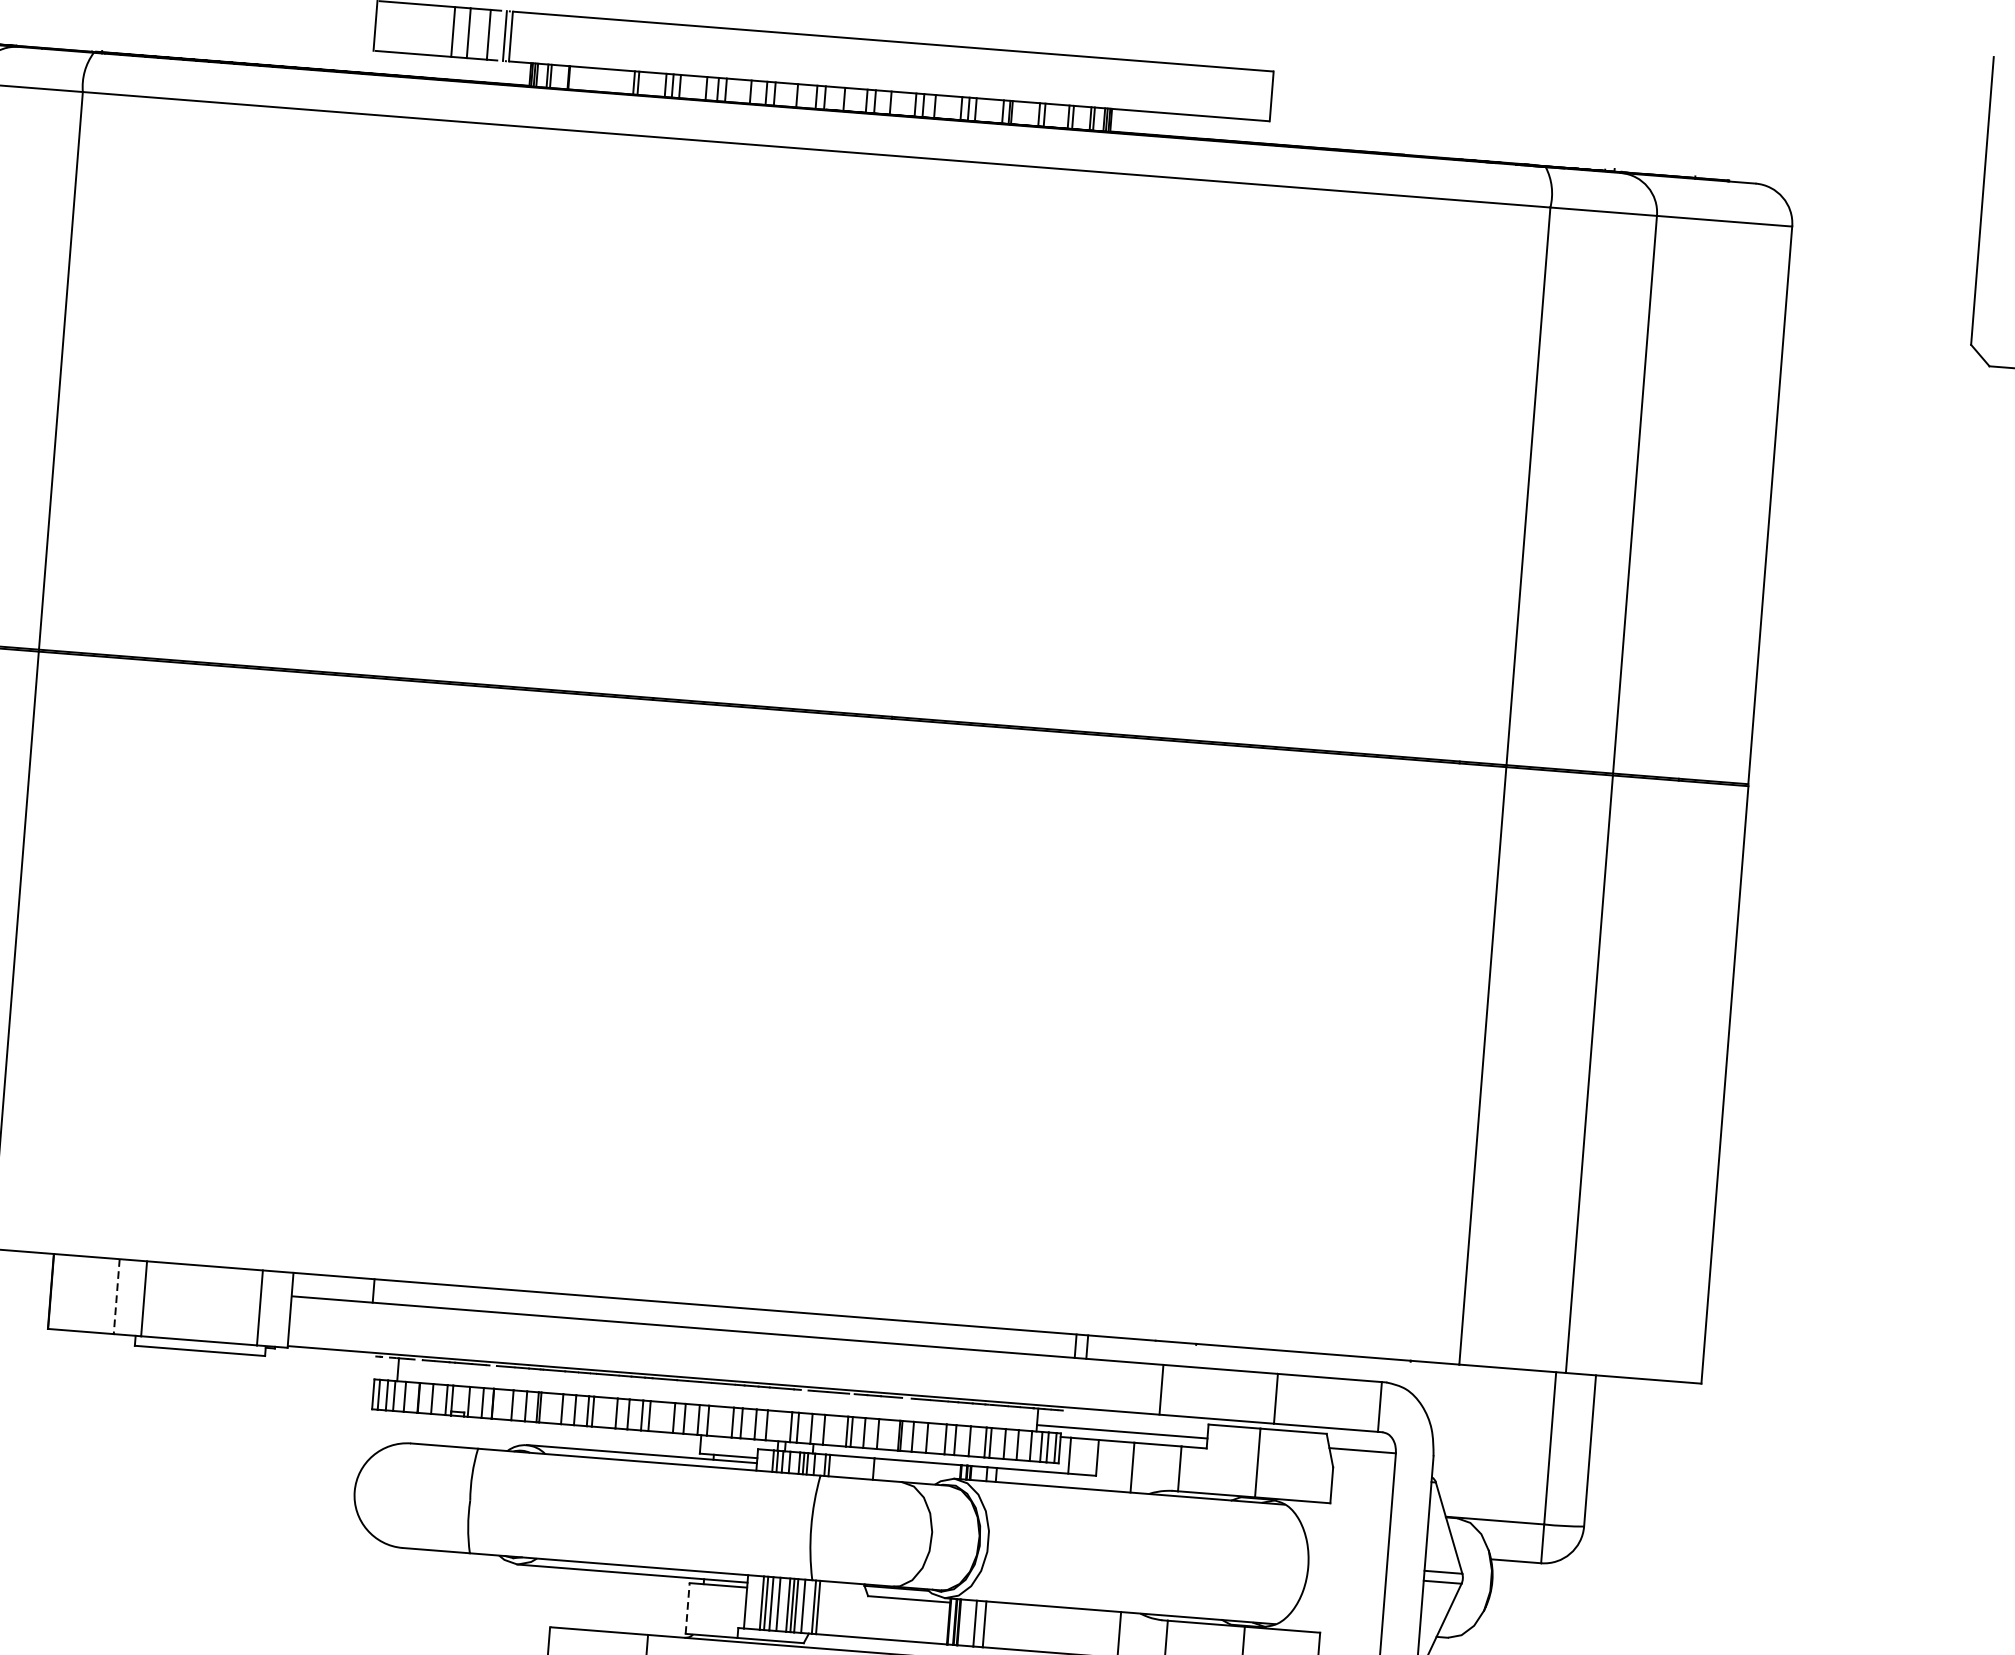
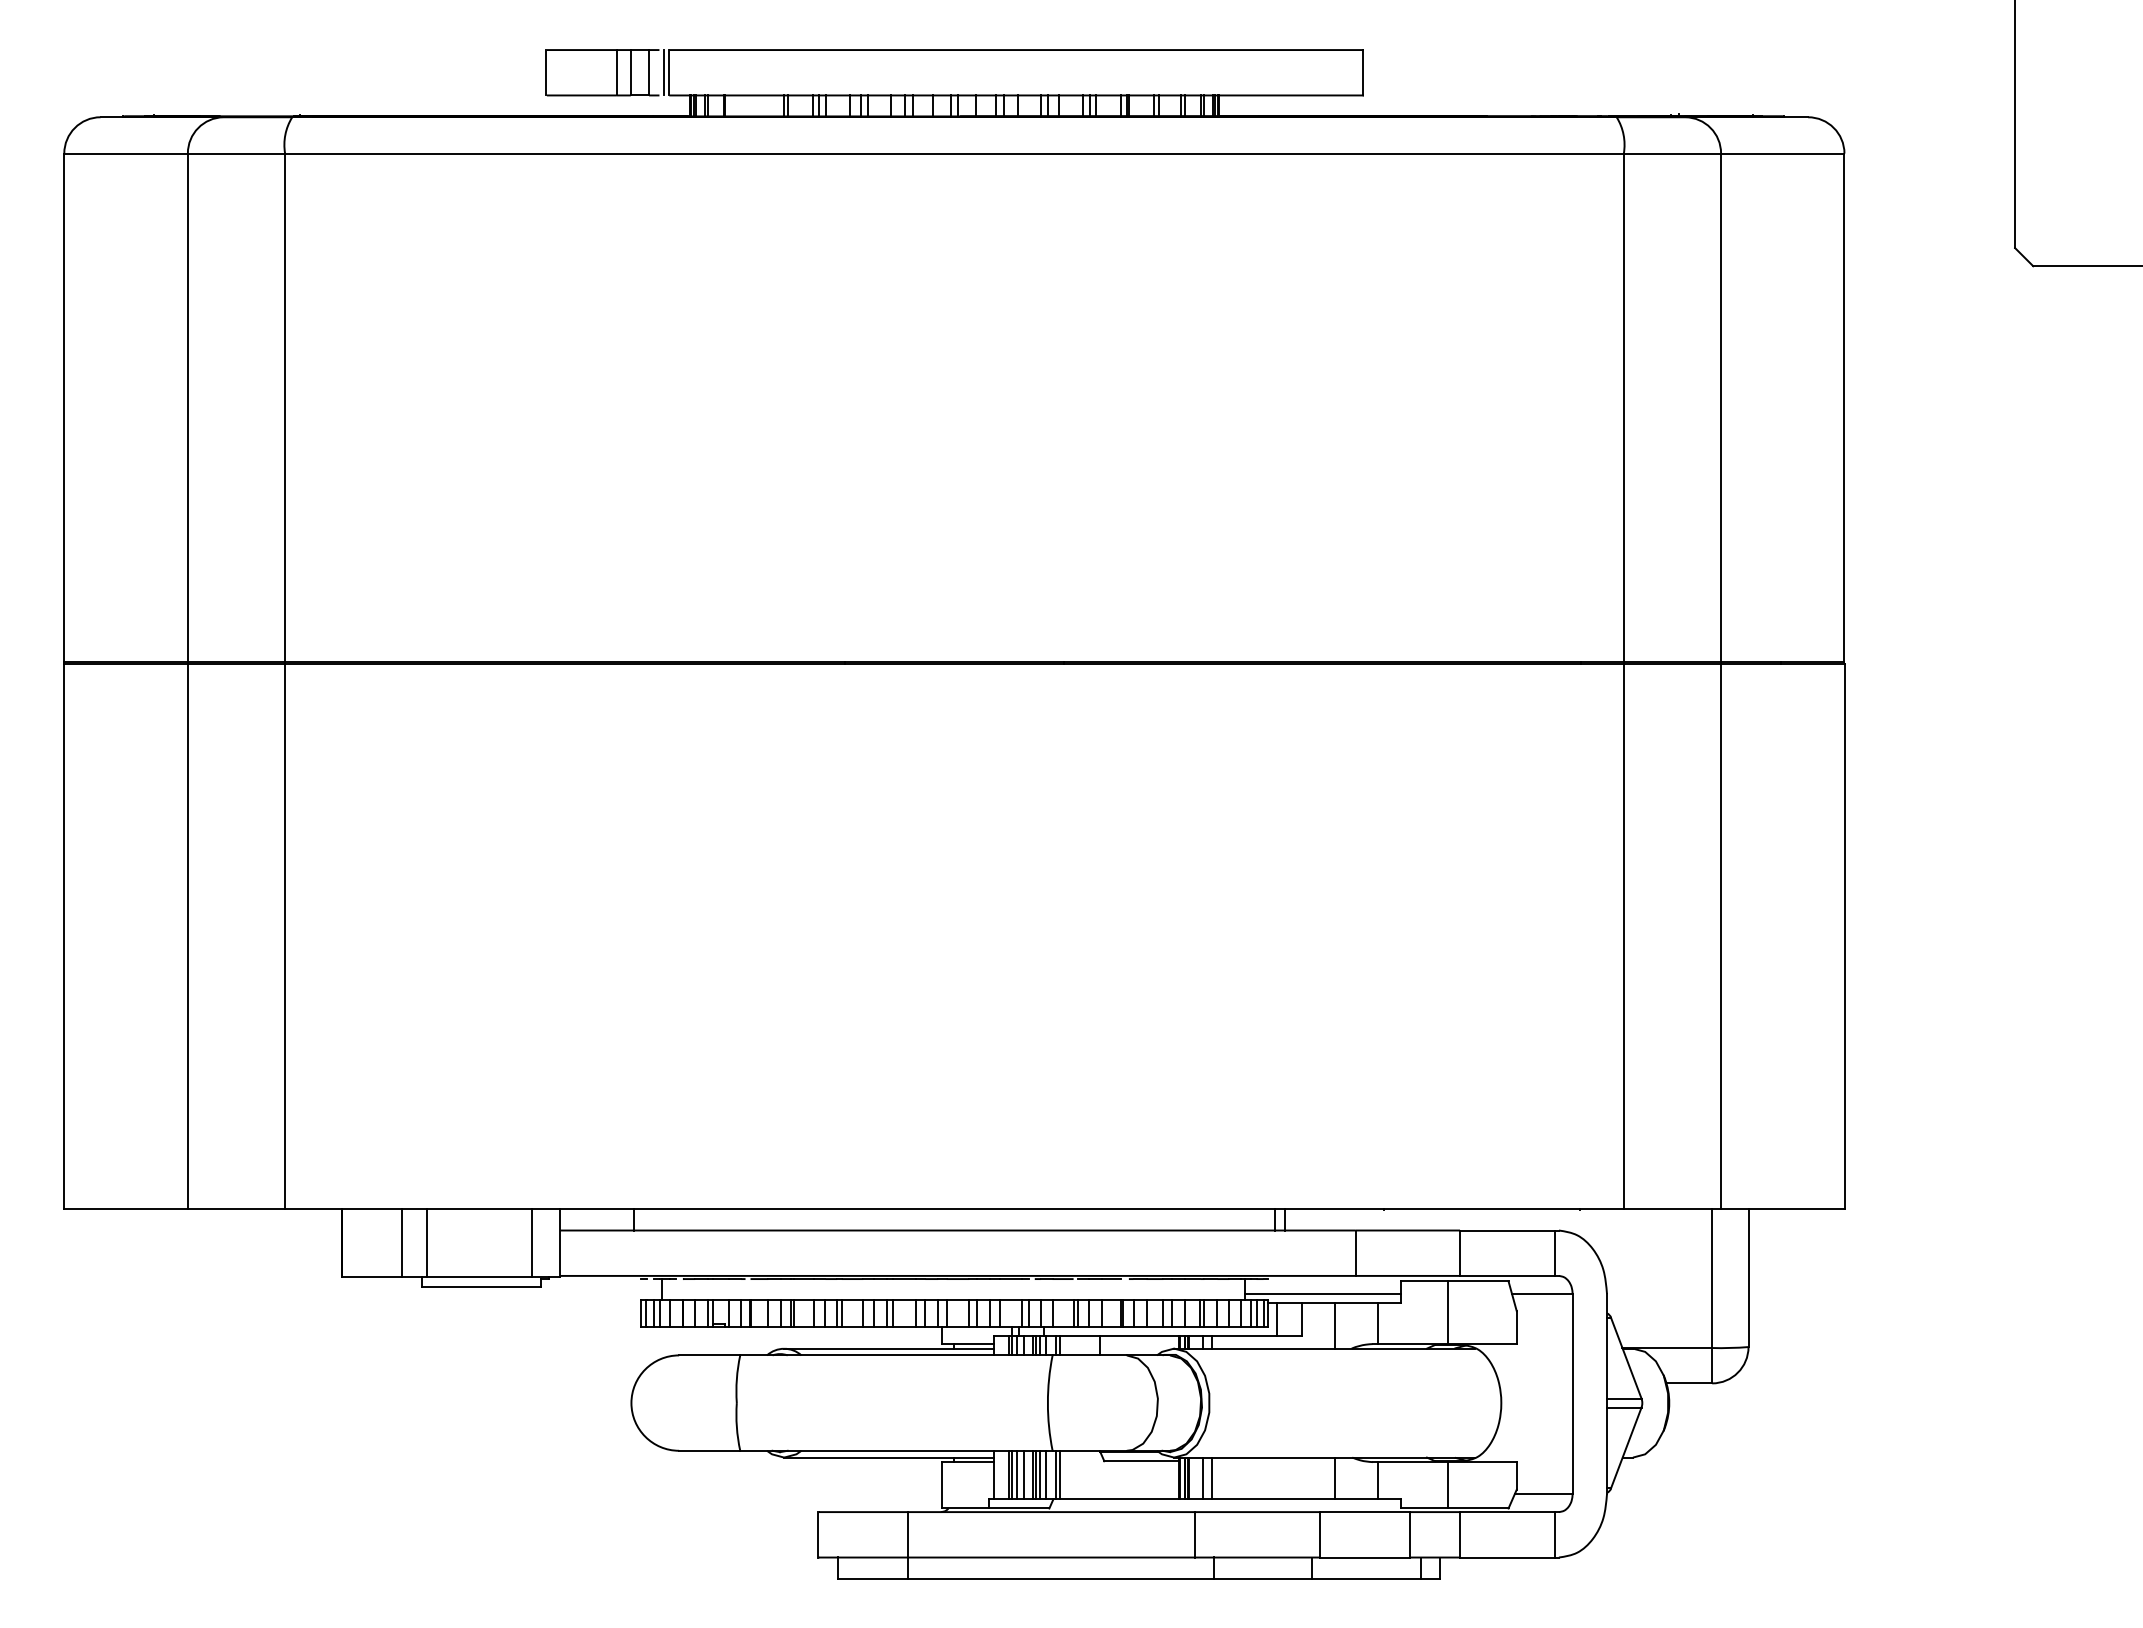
line: (116, 1296) -> (401, 1243), dashed -> solid
line: (687, 1607) -> (941, 1484), dashed -> solid

